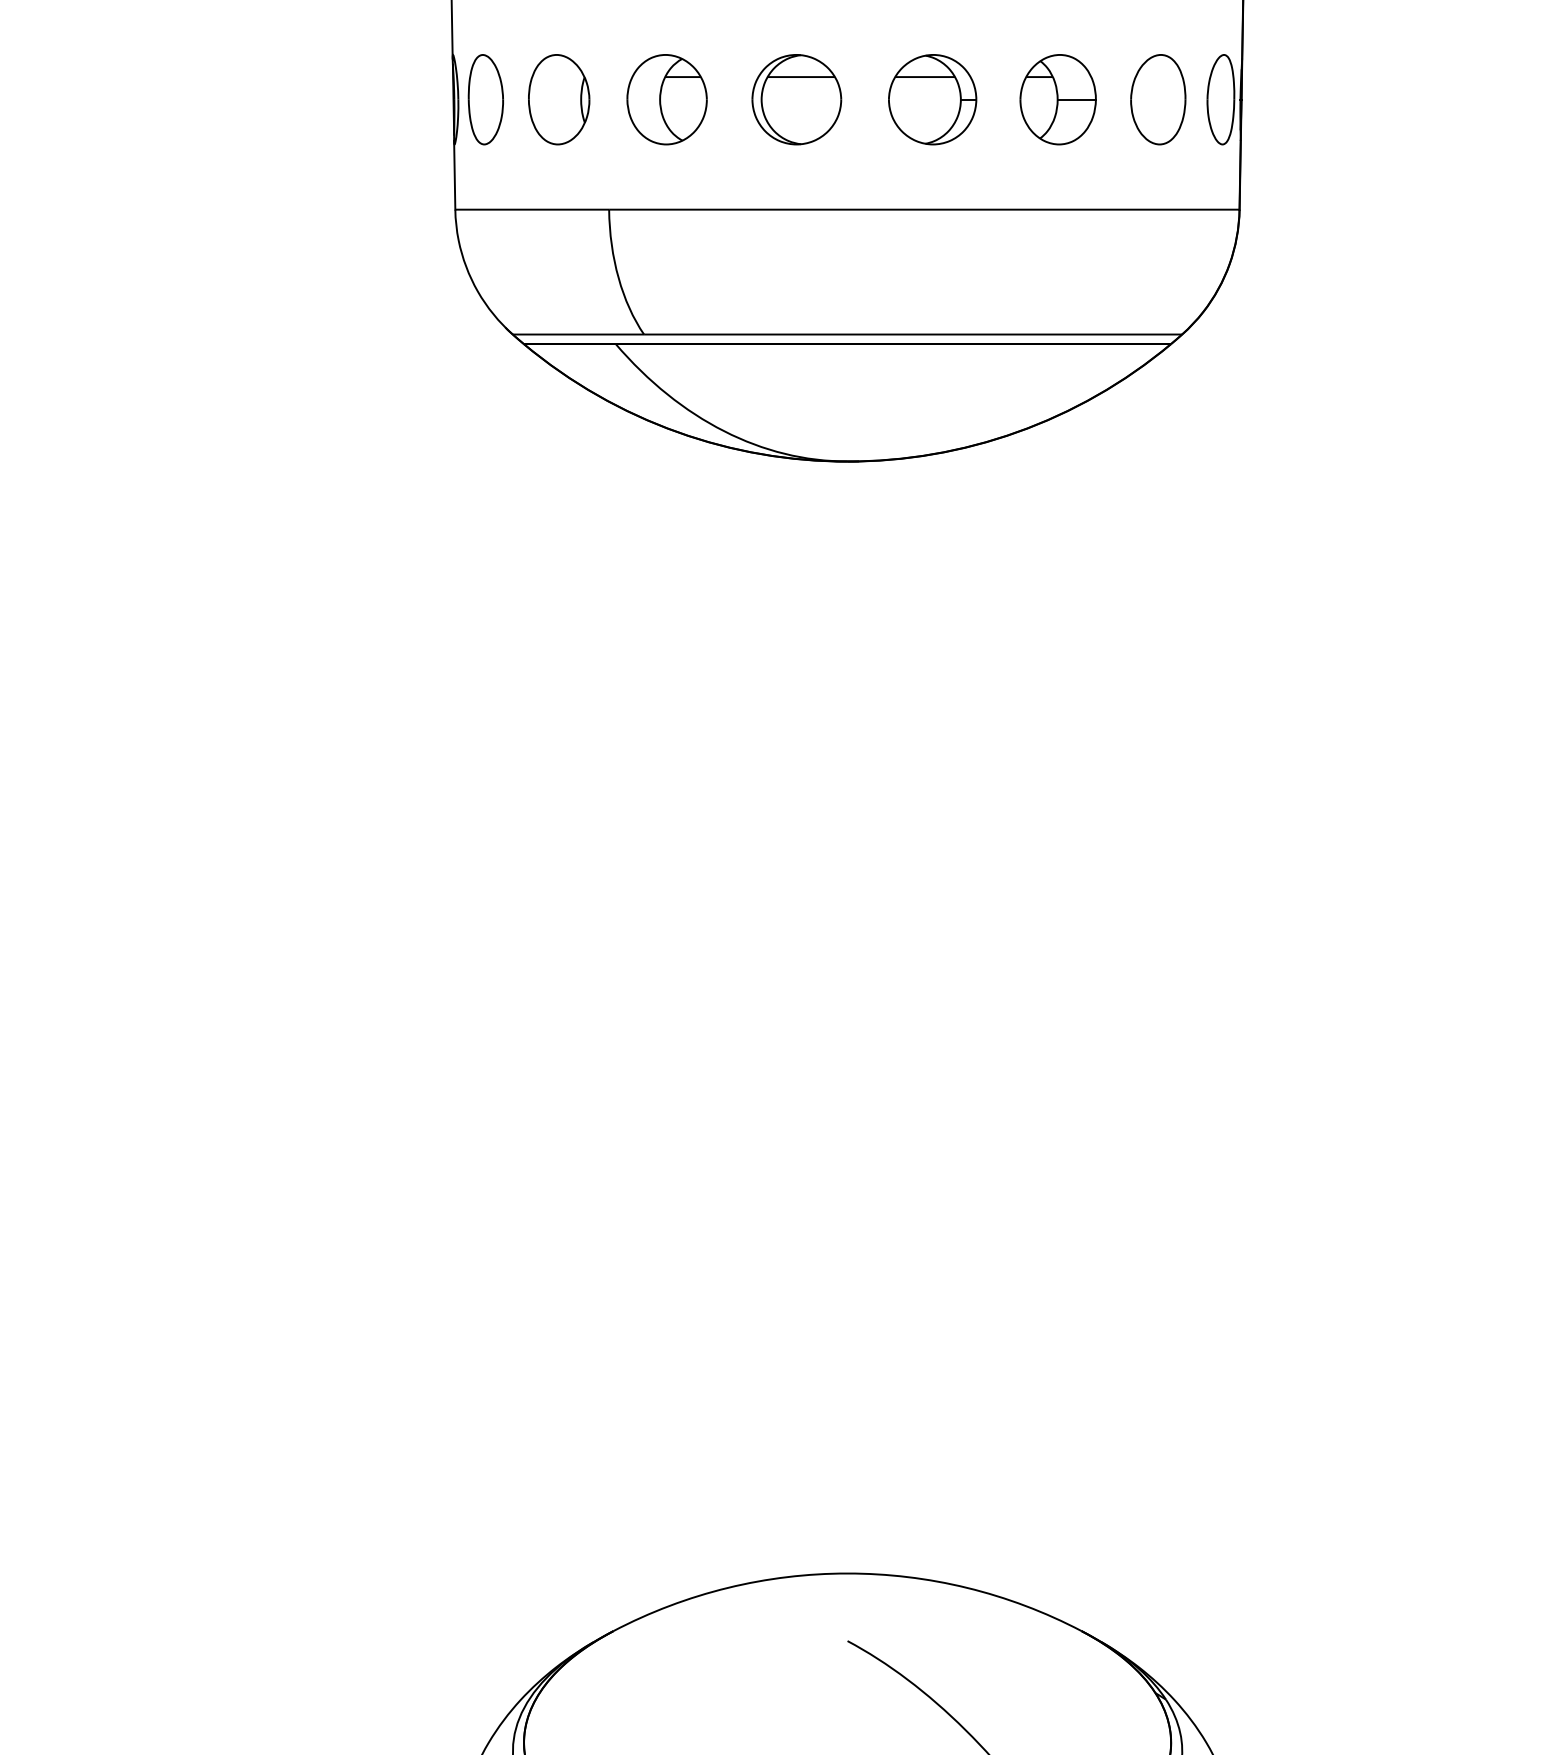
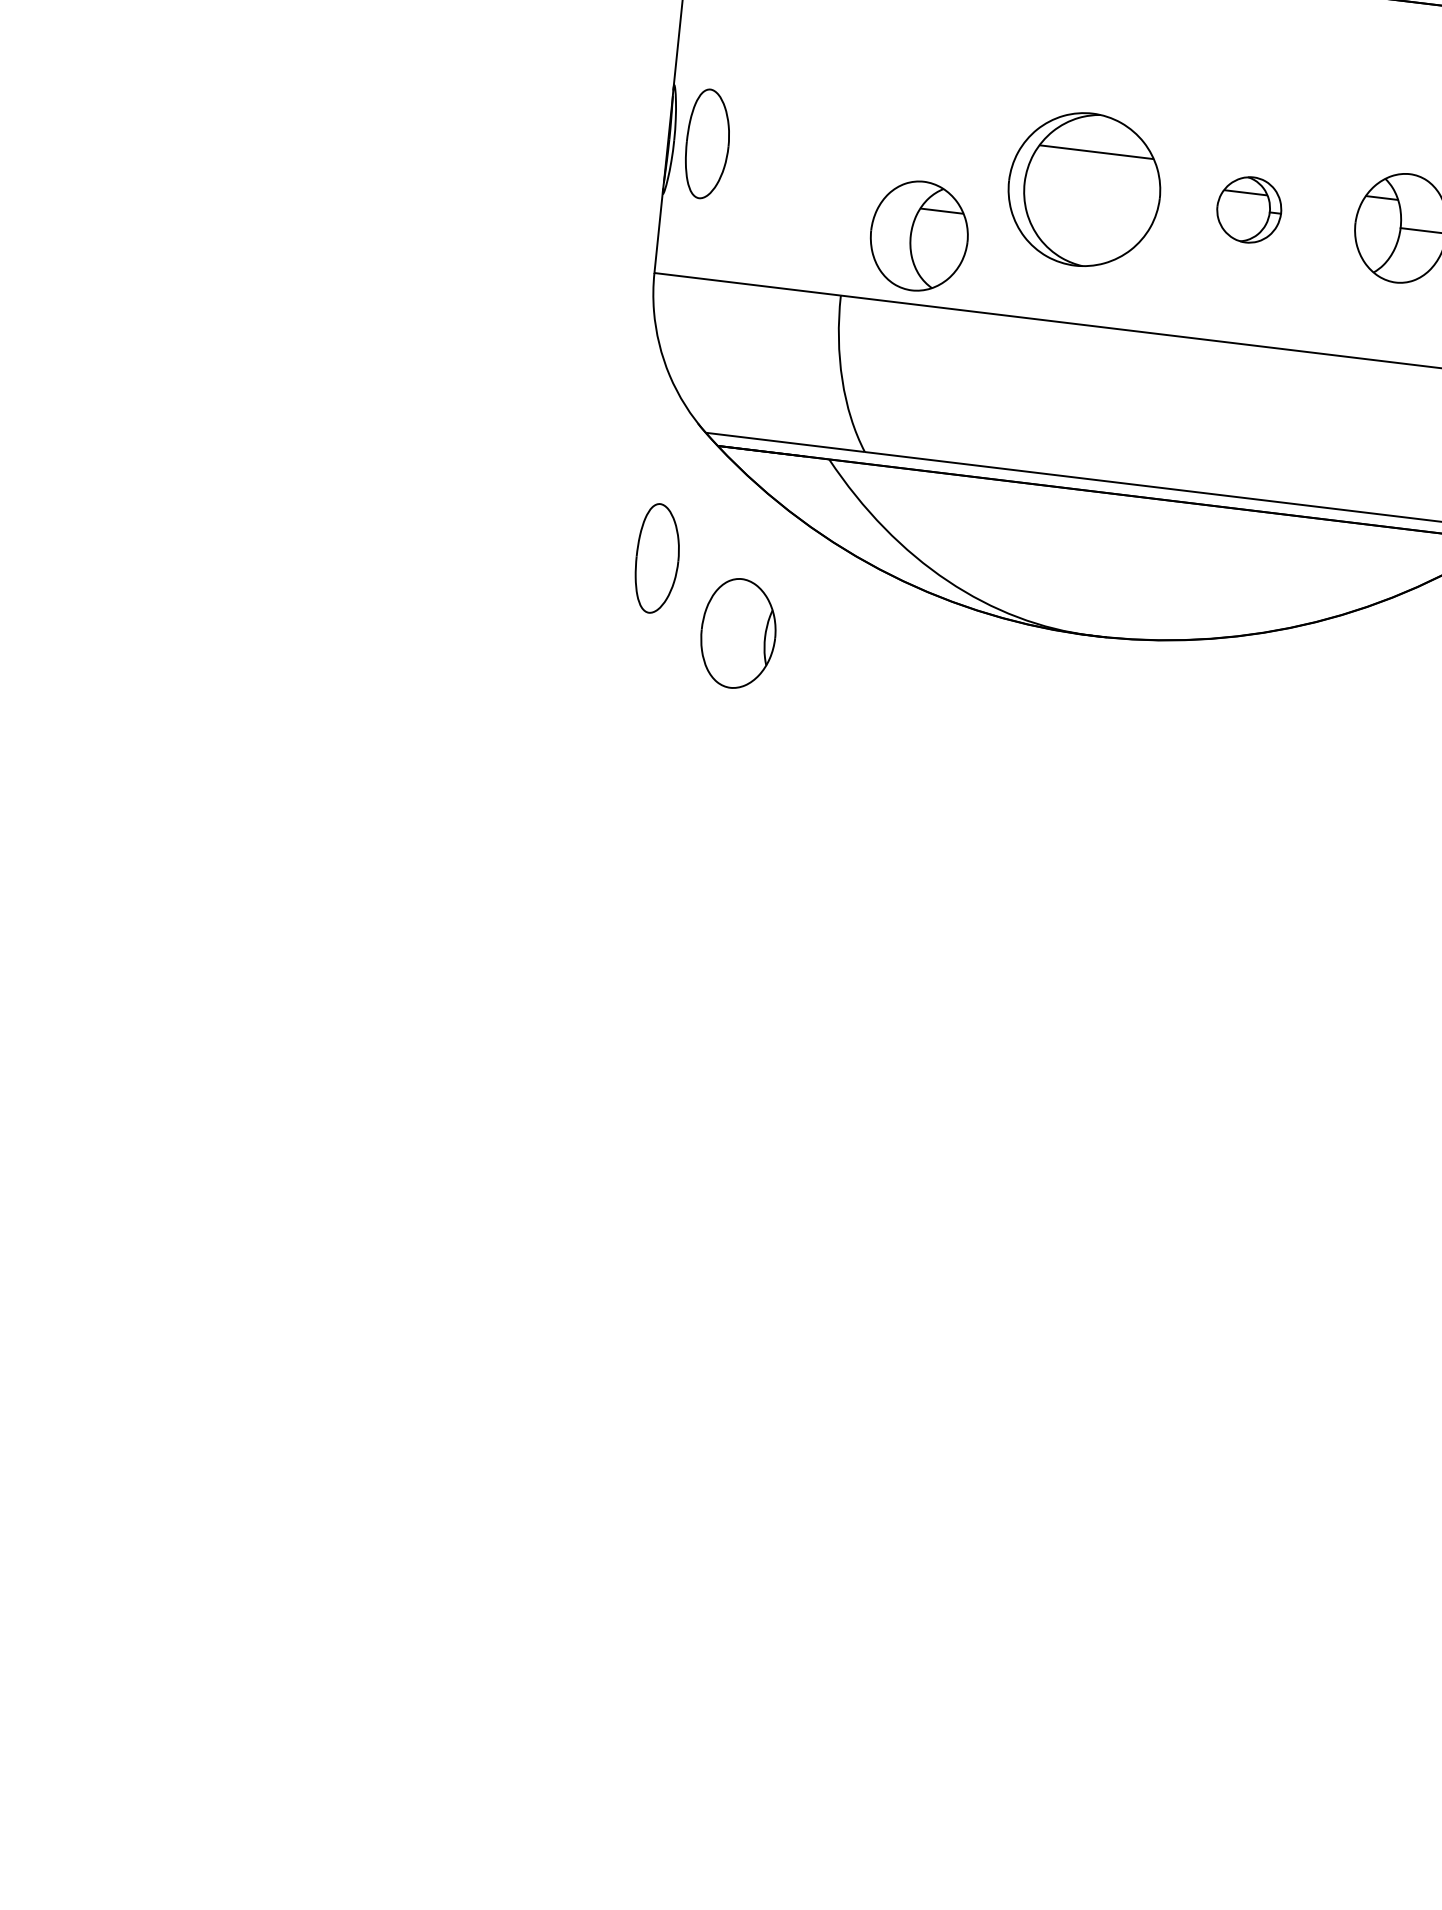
part: (559, 99) -> (738, 633), moved
part: (666, 99) -> (918, 235), moved
part: (796, 99) -> (1084, 189), size x1.4
part: (932, 99) -> (1248, 209), size x0.6
part: (485, 441) -> (657, 558), added

